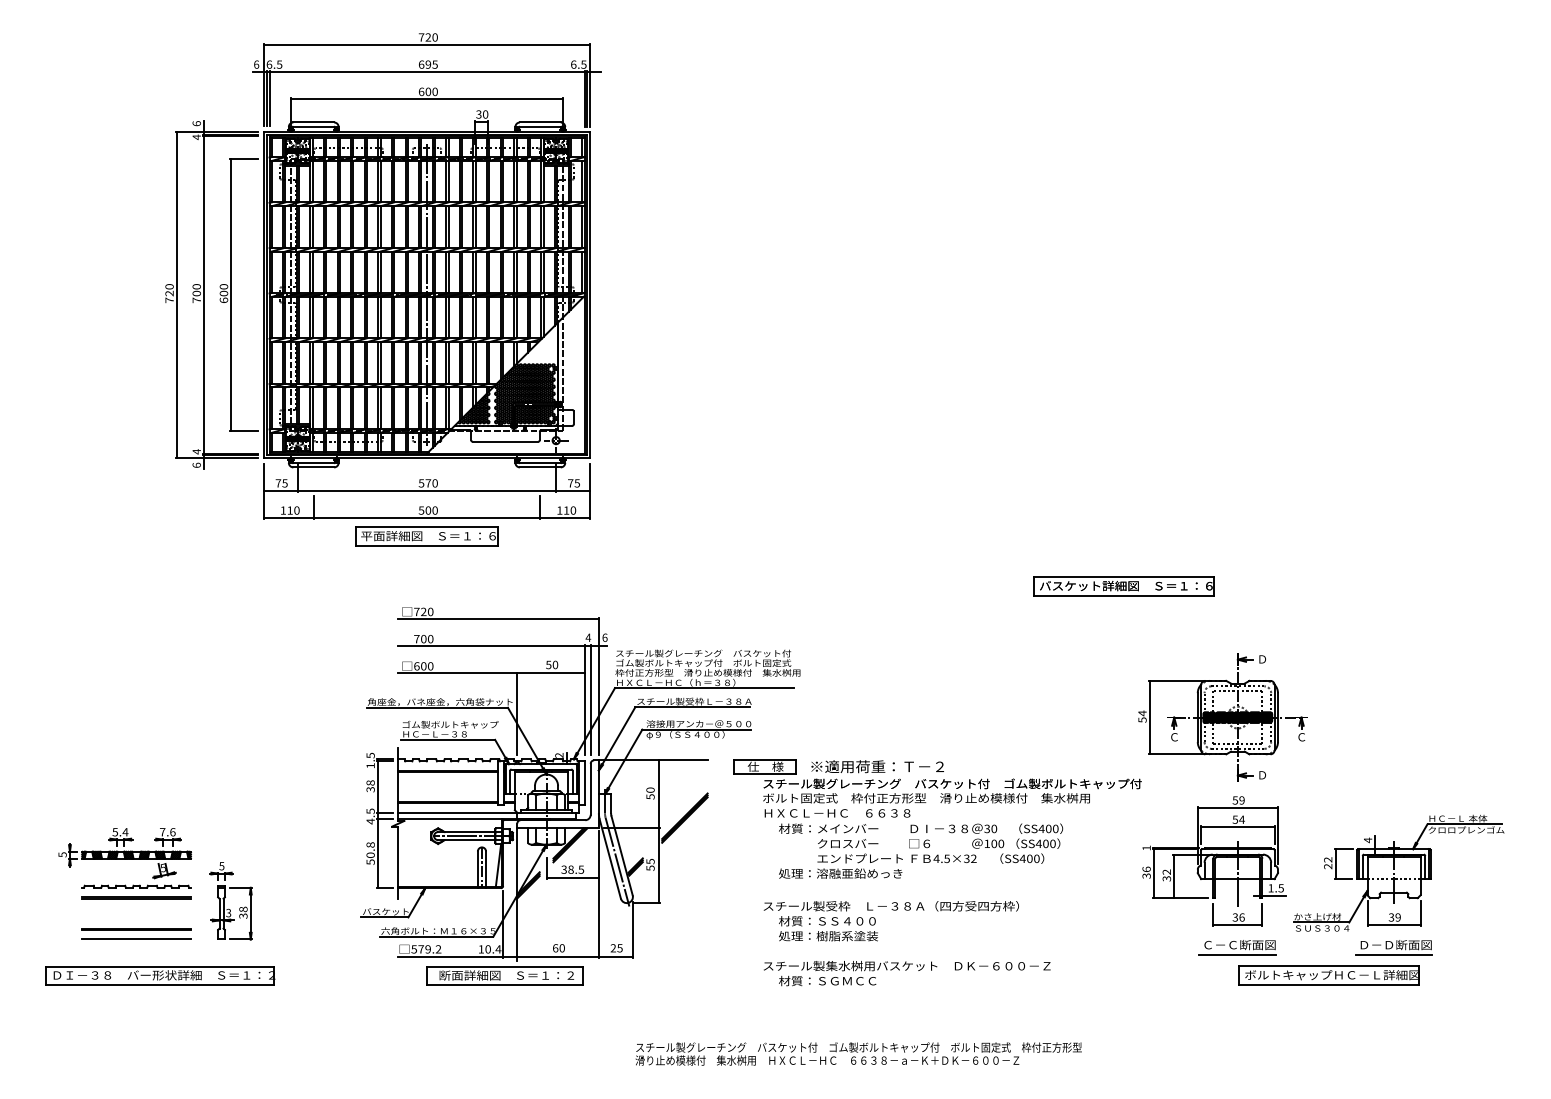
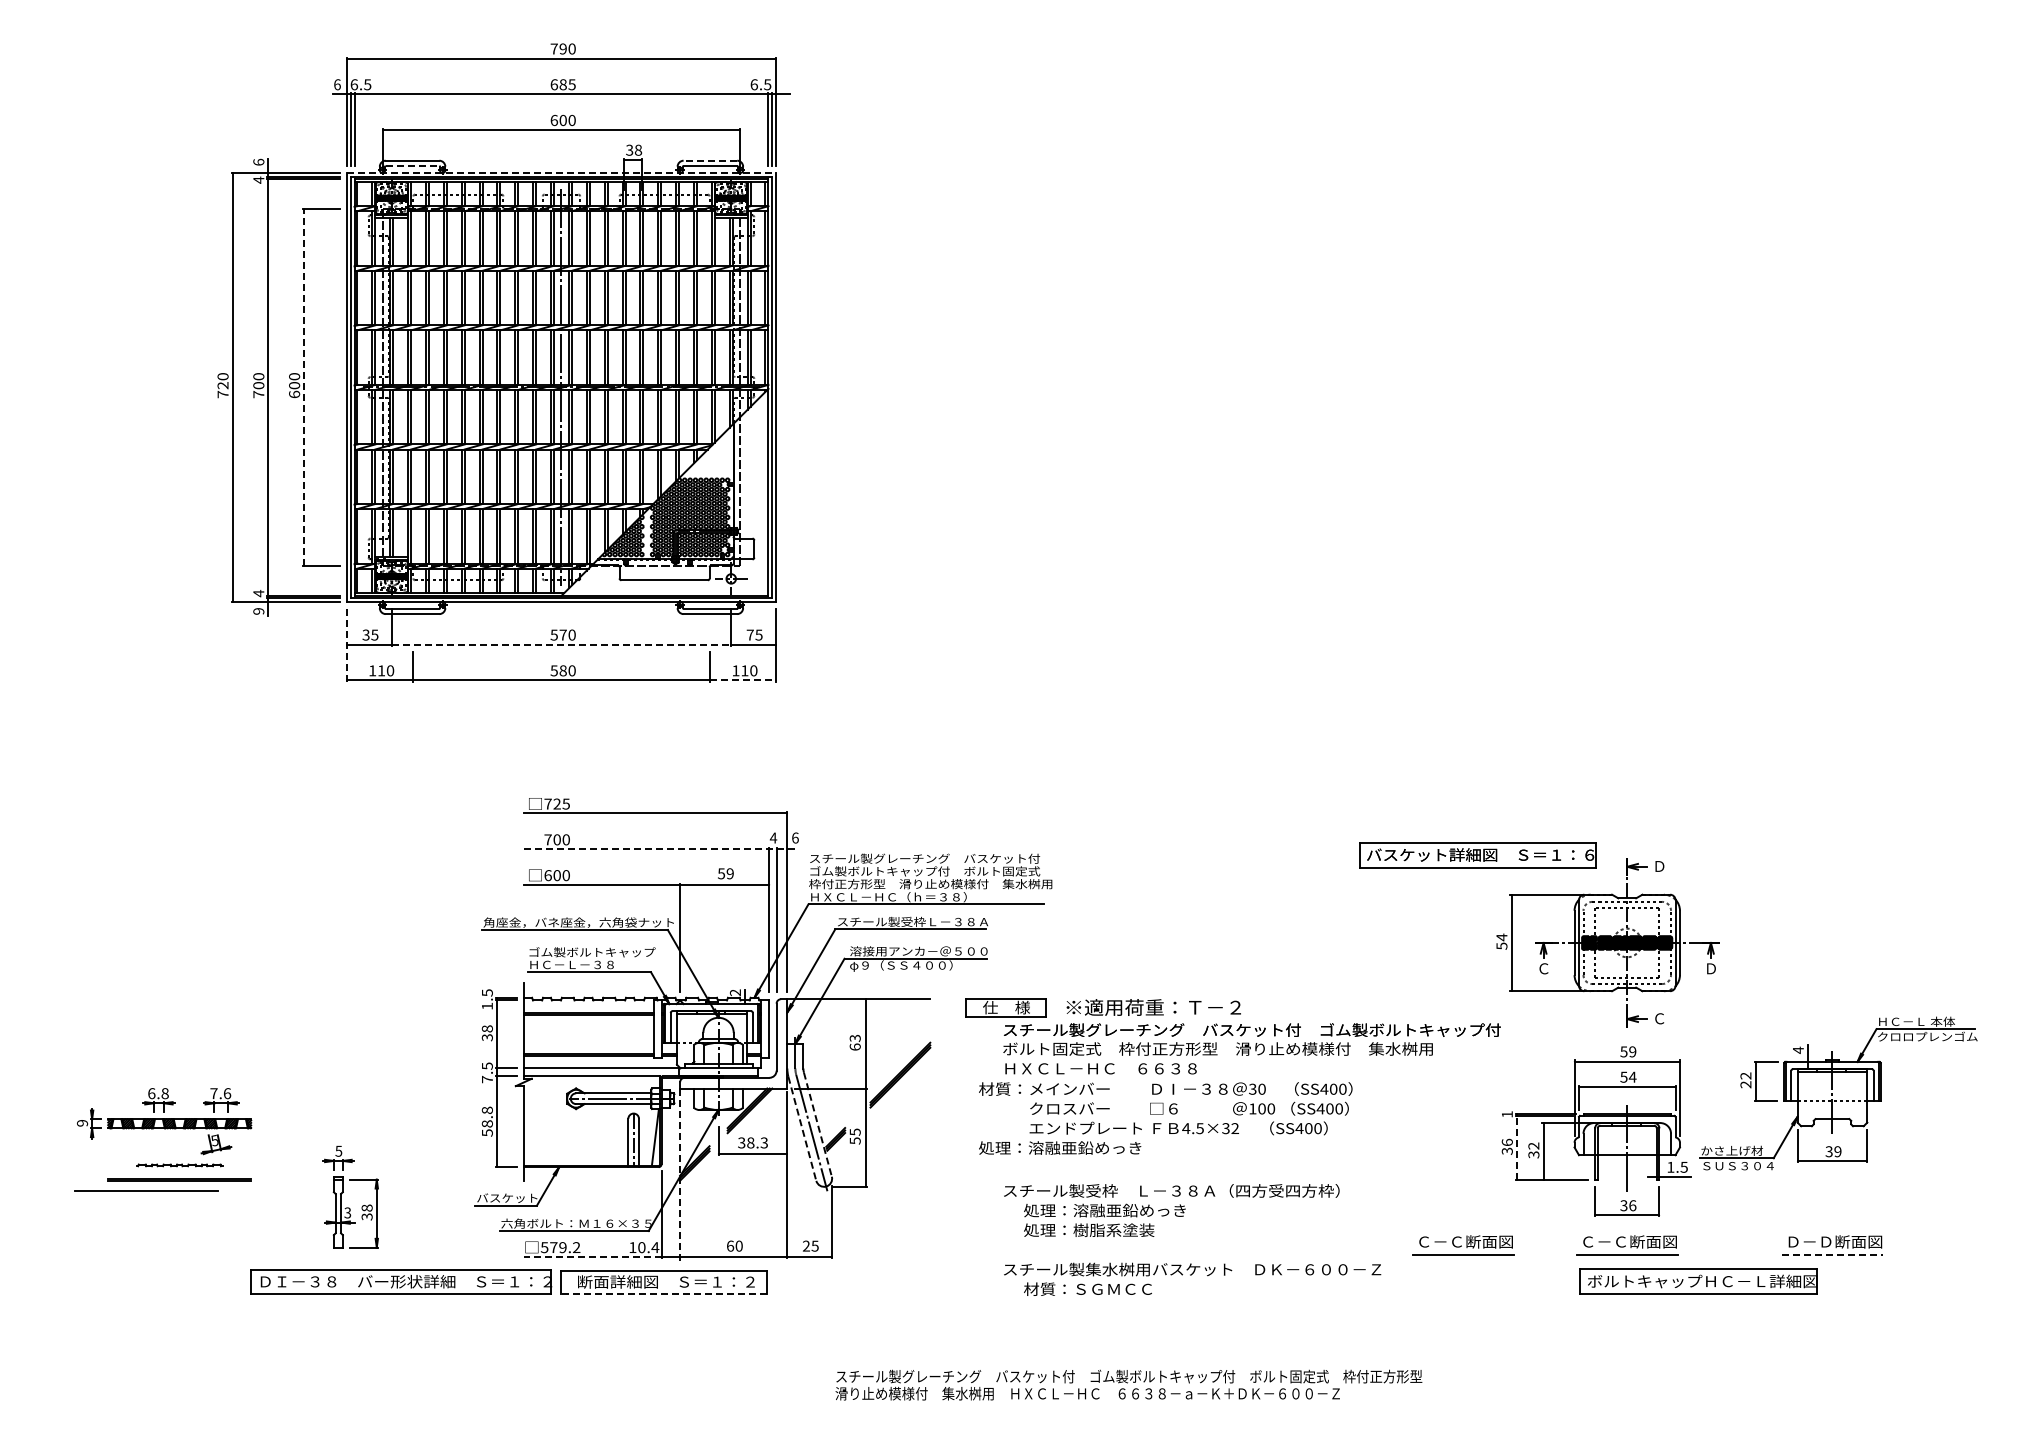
text: (427, 37) -> (562, 49), 720 -> 790
text: (427, 64) -> (562, 84), 695 -> 685
text: (485, 114) -> (638, 150), 30 -> 38
line: (540, 122) -> (710, 160), solid -> dashed
line: (313, 126) -> (412, 166), solid -> dashed
line: (427, 131) -> (561, 172), solid -> dashed
line: (231, 295) -> (304, 387), solid -> dashed
text: (196, 465) -> (258, 611), 6 -> 9
text: (277, 482) -> (365, 634), 75 -> 35
line: (264, 490) -> (347, 644), solid -> dashed
line: (427, 490) -> (561, 644), solid -> dashed
text: (427, 511) -> (562, 671), 500 -> 580
line: (565, 517) -> (743, 680), solid -> dashed
part: (427, 536) -> (561, 704), removed
part: (1123, 586) -> (1477, 855), moved
text: (430, 611) -> (565, 803), 720 -> 725
line: (503, 646) -> (661, 849), solid -> dashed
text: (554, 664) -> (729, 873), 50 -> 59
text: (1301, 737) -> (1710, 968), Ｃ -> Ｄ
text: (1262, 775) -> (1659, 1018), Ｄ -> Ｃ
text: (649, 793) -> (854, 1042), 50 -> 63
text: (370, 821) -> (487, 1079), 4.5 -> 7.5
text: (120, 832) -> (158, 1093), 5.4 -> 6.8
text: (920, 851) -> (1165, 1118), moved
text: (61, 854) -> (81, 1123), 5 -> 9
text: (370, 854) -> (487, 1123), 50.8 -> 58.8
line: (621, 855) -> (817, 1124), solid -> dashed
line: (610, 858) -> (802, 1128), solid -> dashed
text: (581, 869) -> (764, 1142), 38.5 -> 38.3
line: (1153, 873) -> (1516, 1147), solid -> dashed
part: (1398, 873) -> (1838, 1093), moved
part: (136, 886) -> (179, 1165), size x0.6
line: (517, 895) -> (680, 1176), solid -> dashed
part: (225, 897) -> (343, 1192), moved
text: (840, 921) -> (1104, 1210), 材質：ＳＳ４００ -> 処理：溶融亜鉛めっき
line: (136, 928) -> (179, 1220), removed
line: (136, 939) -> (146, 1190), moved
part: (1113, 947) -> (1463, 1245), added
line: (1394, 954) -> (1832, 1254), solid -> dashed
line: (450, 956) -> (592, 1257), solid -> dashed
part: (160, 975) -> (401, 1281), moved
part: (1329, 975) -> (1698, 1281), moved
line: (505, 985) -> (664, 1294), solid -> dashed

